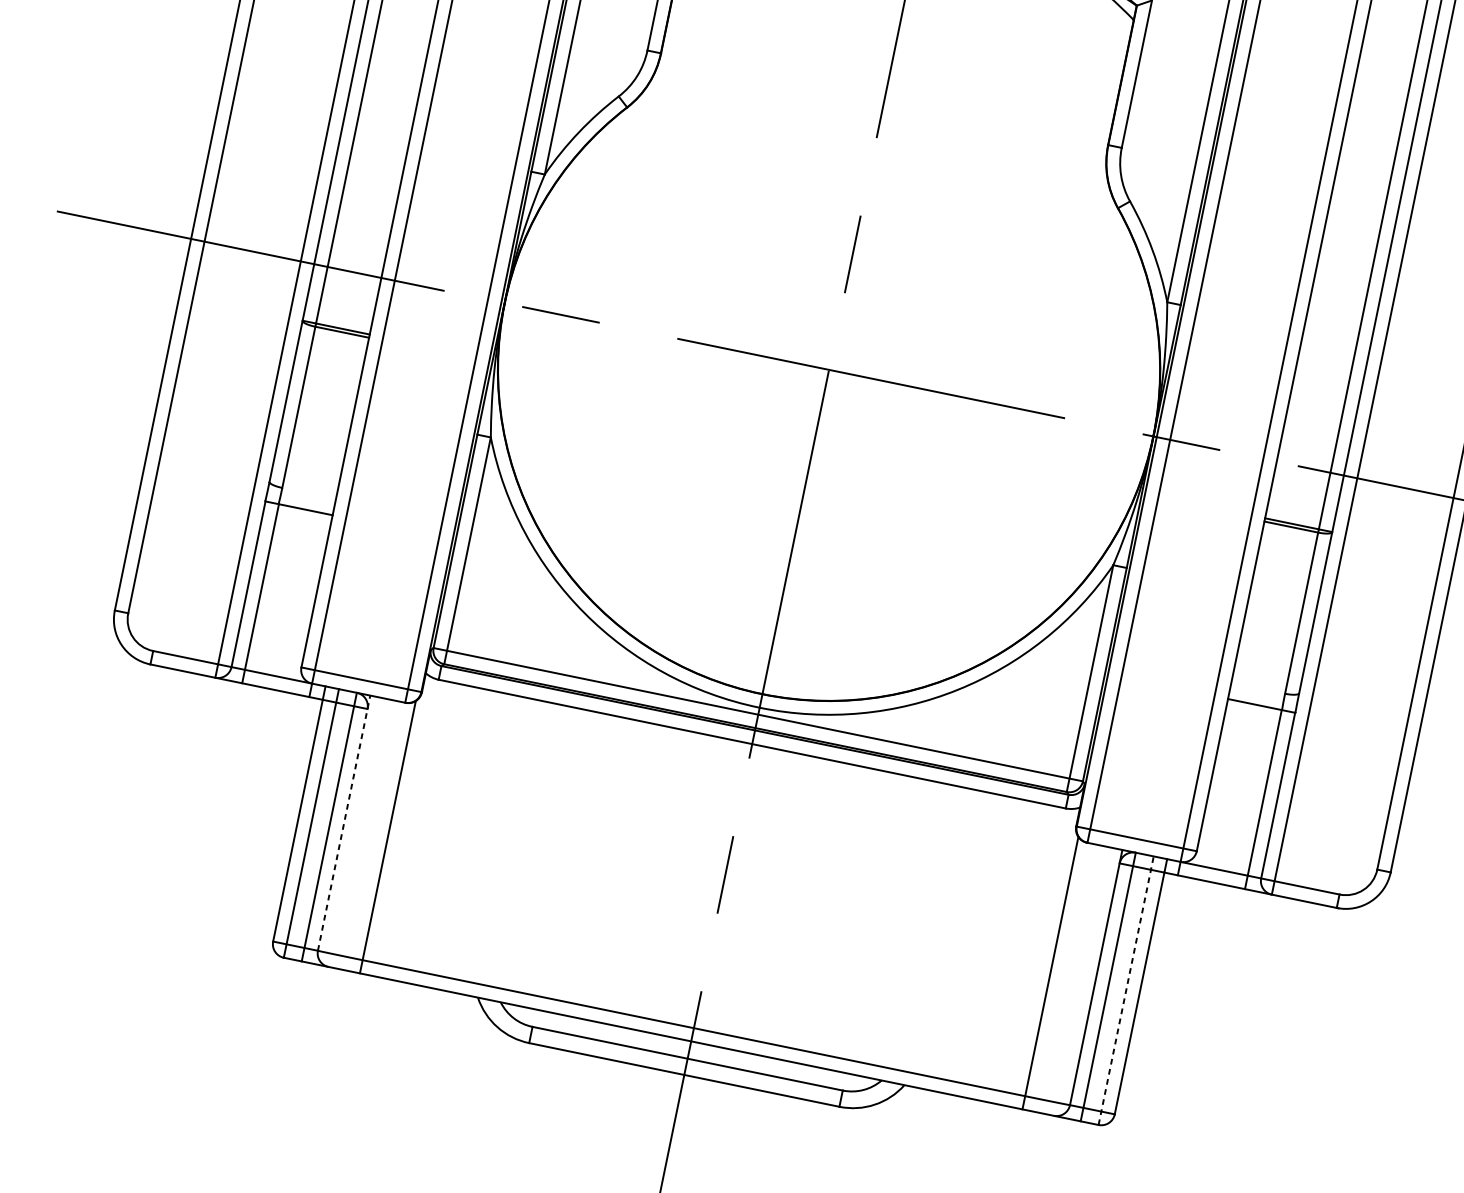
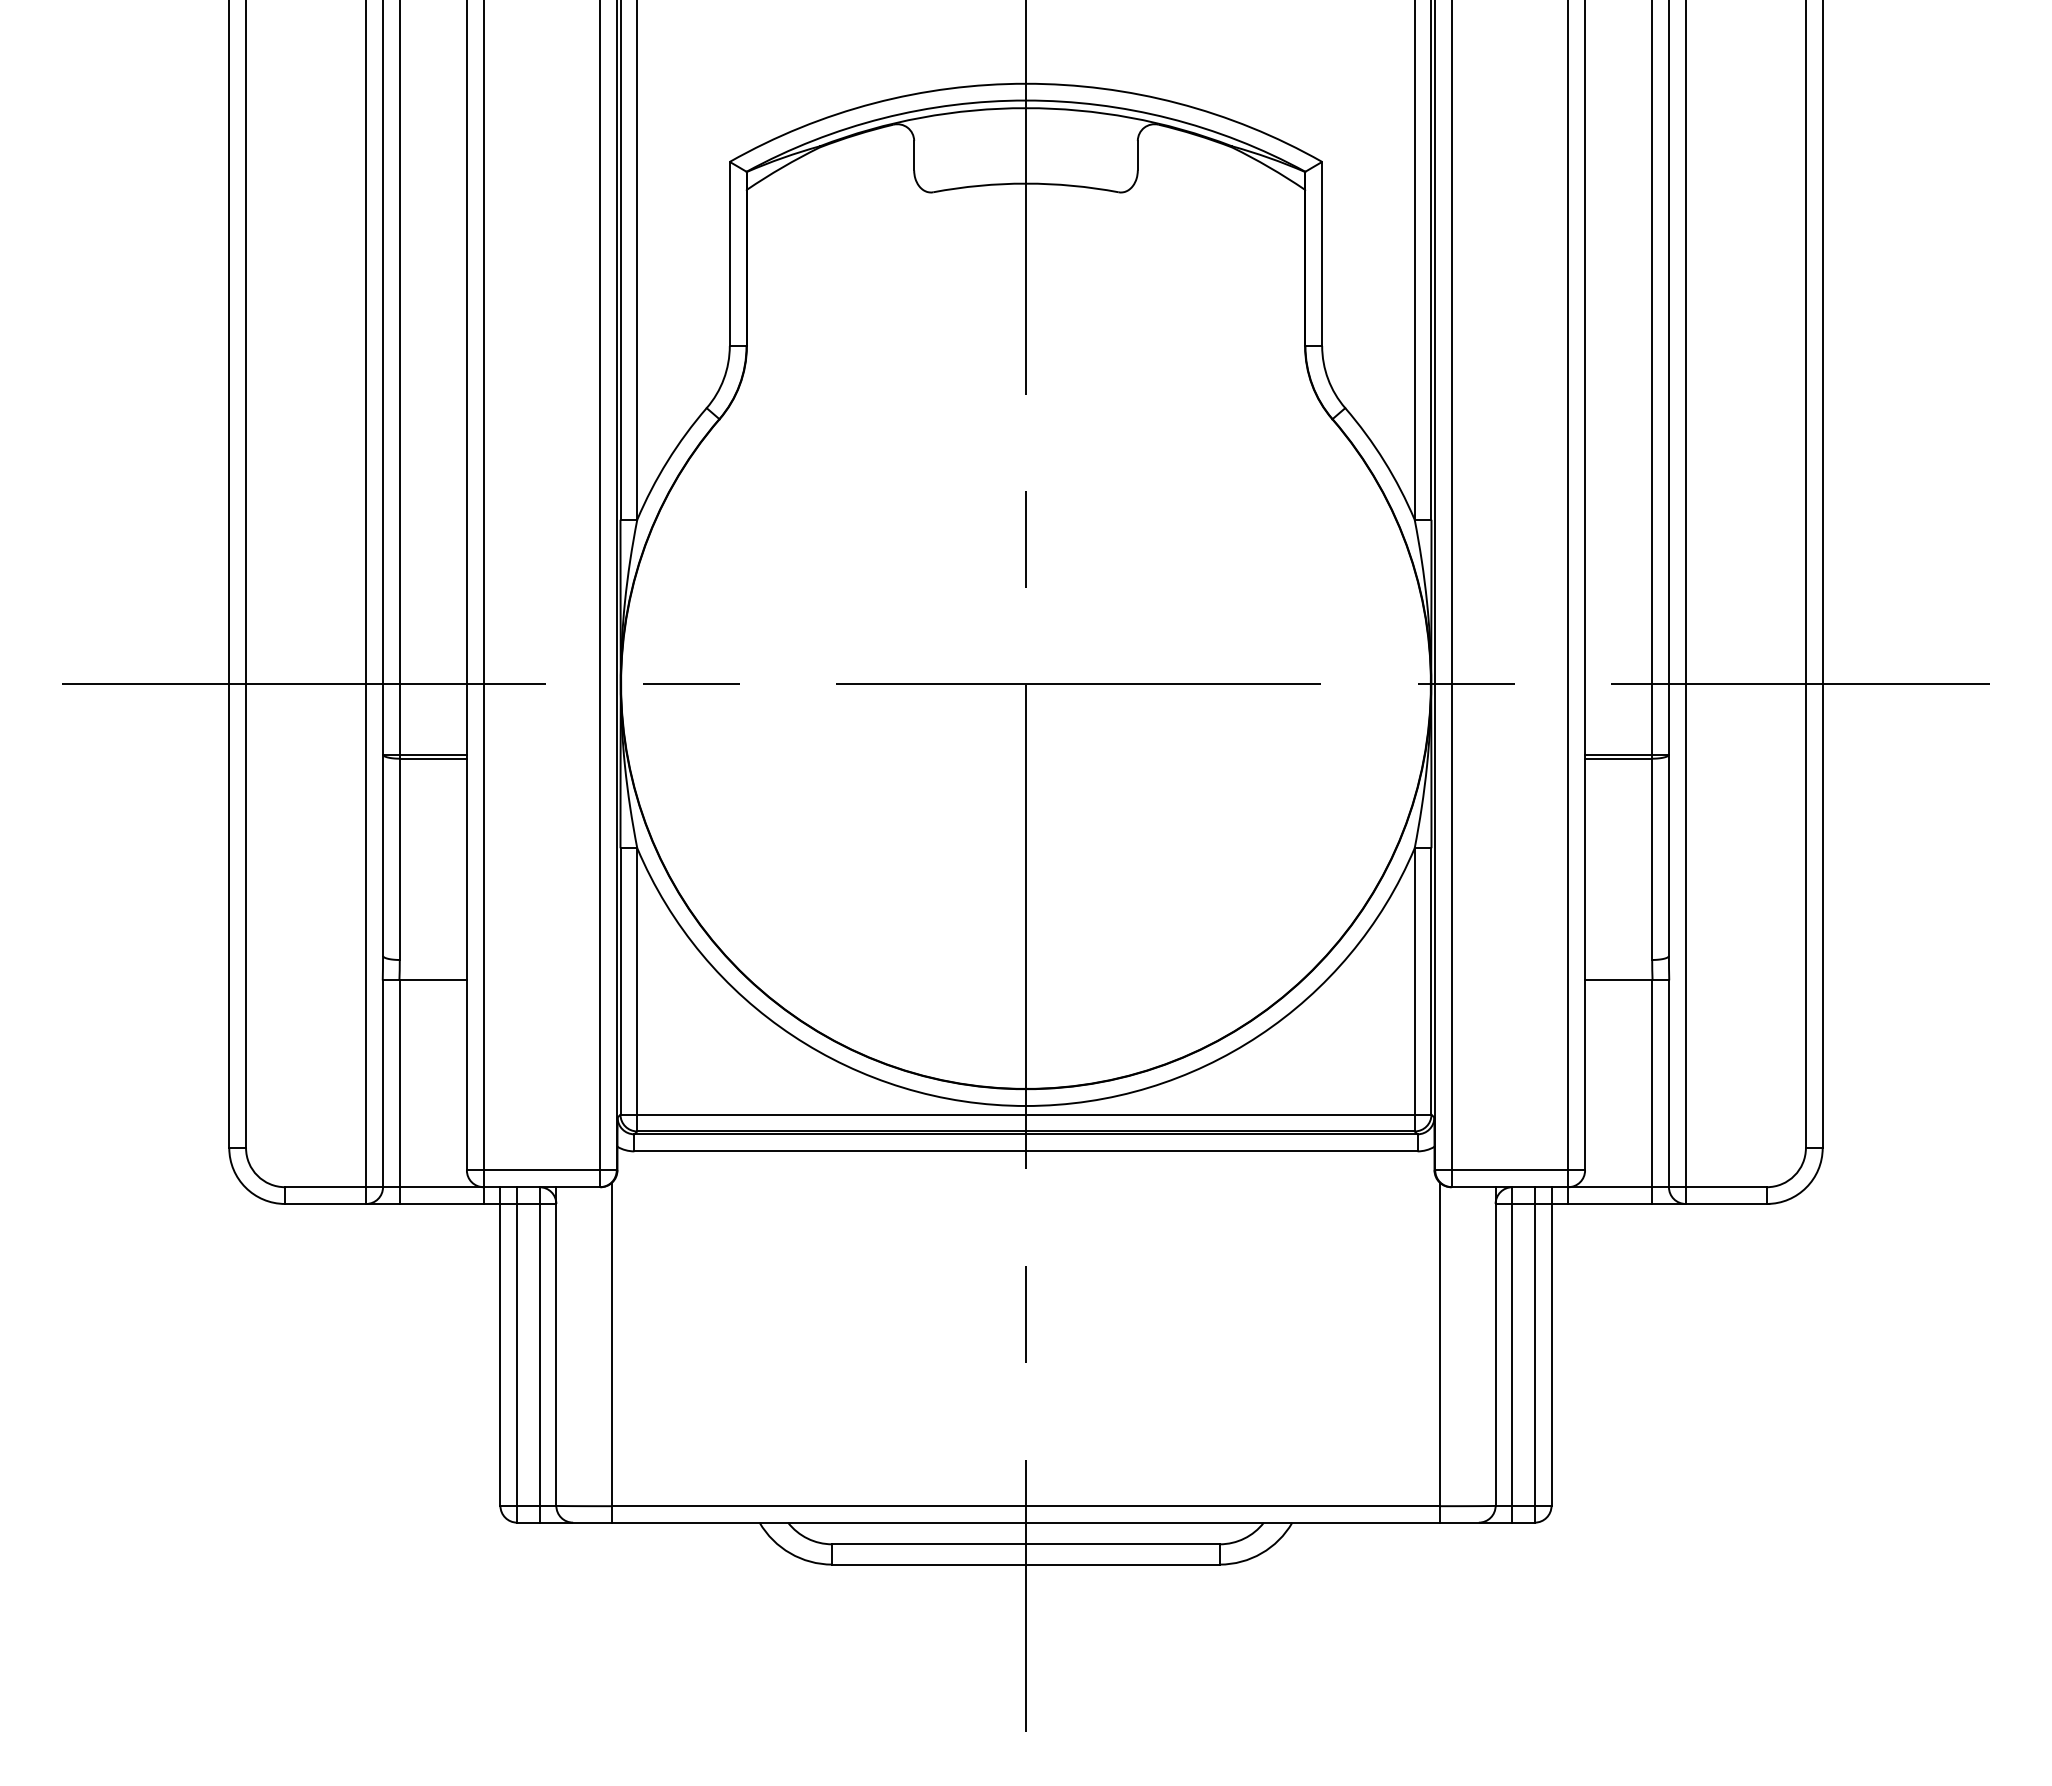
line: (344, 823) -> (556, 1346), dashed -> solid
line: (1126, 990) -> (1534, 1354), dashed -> solid

